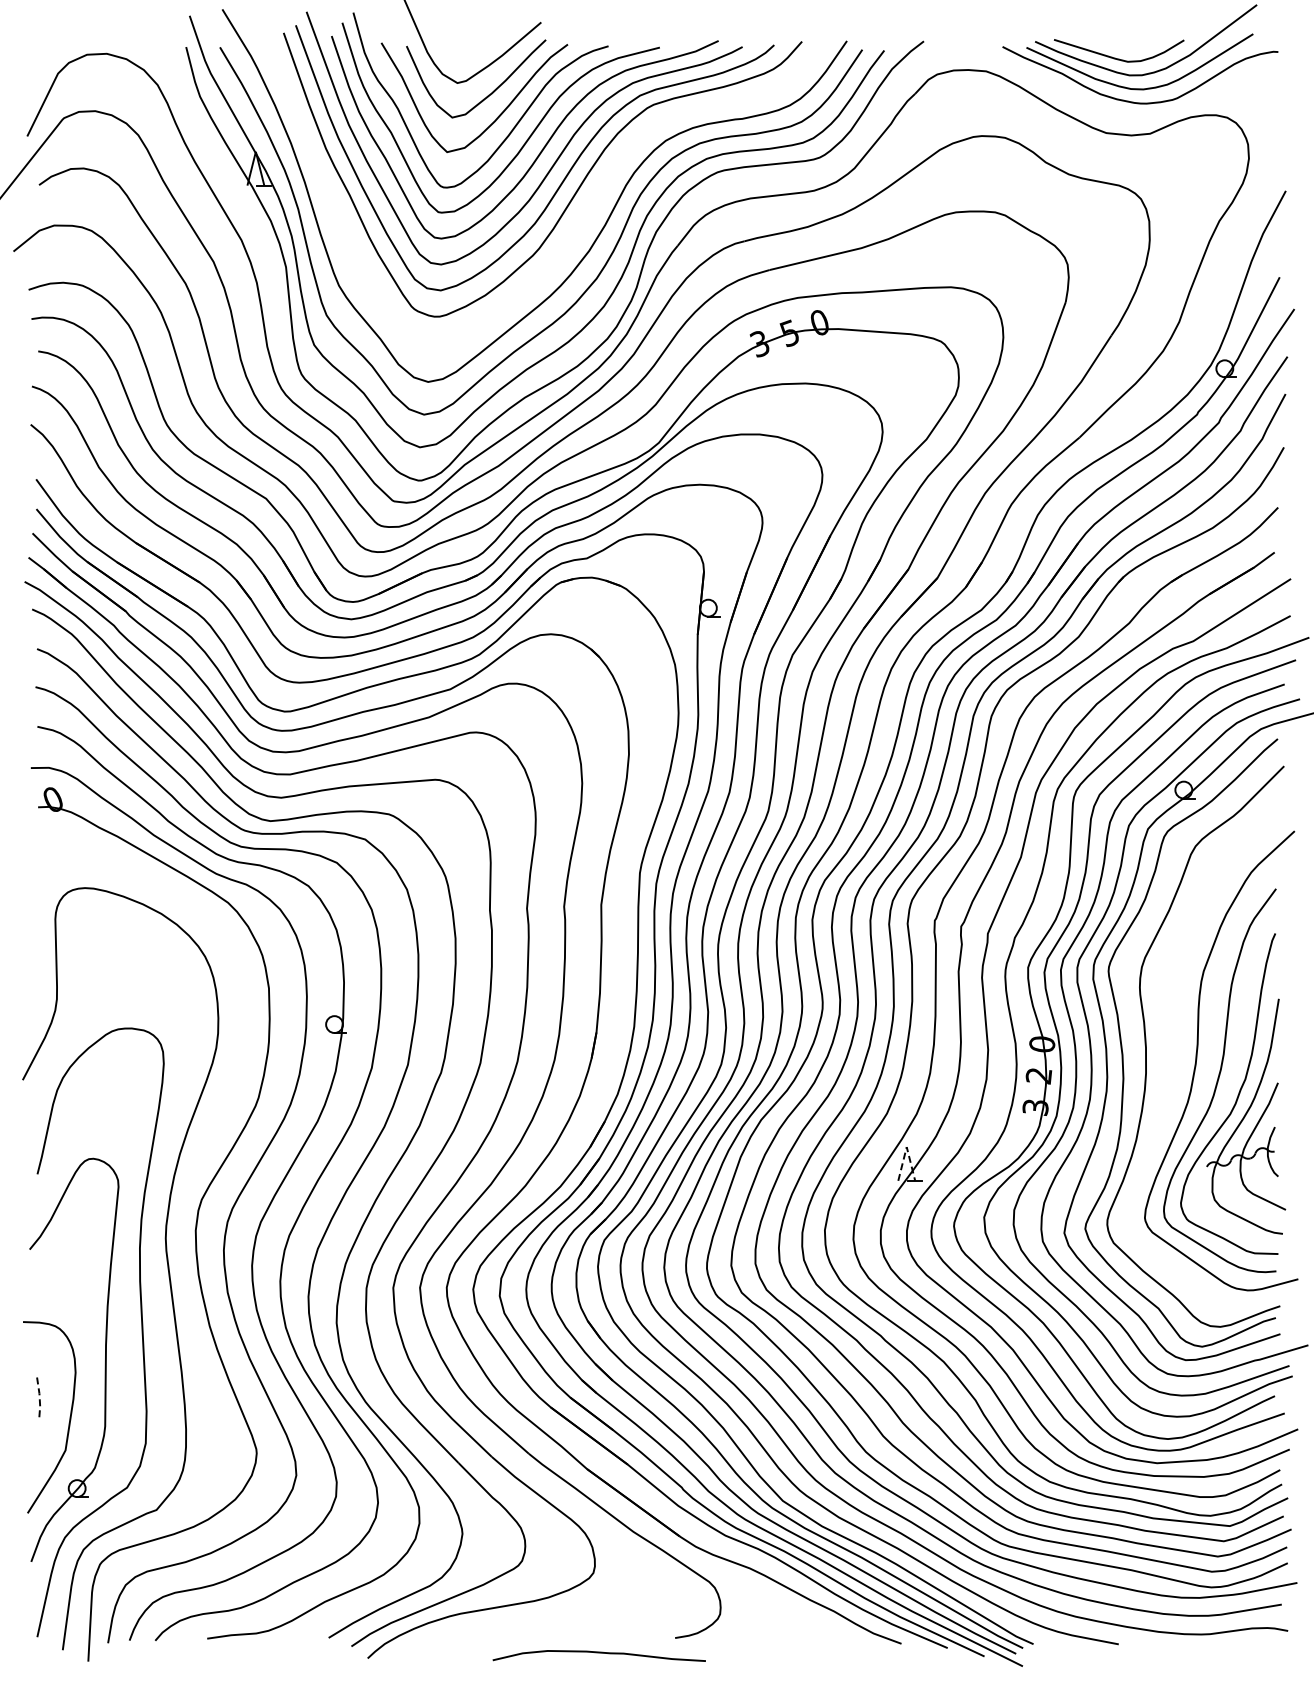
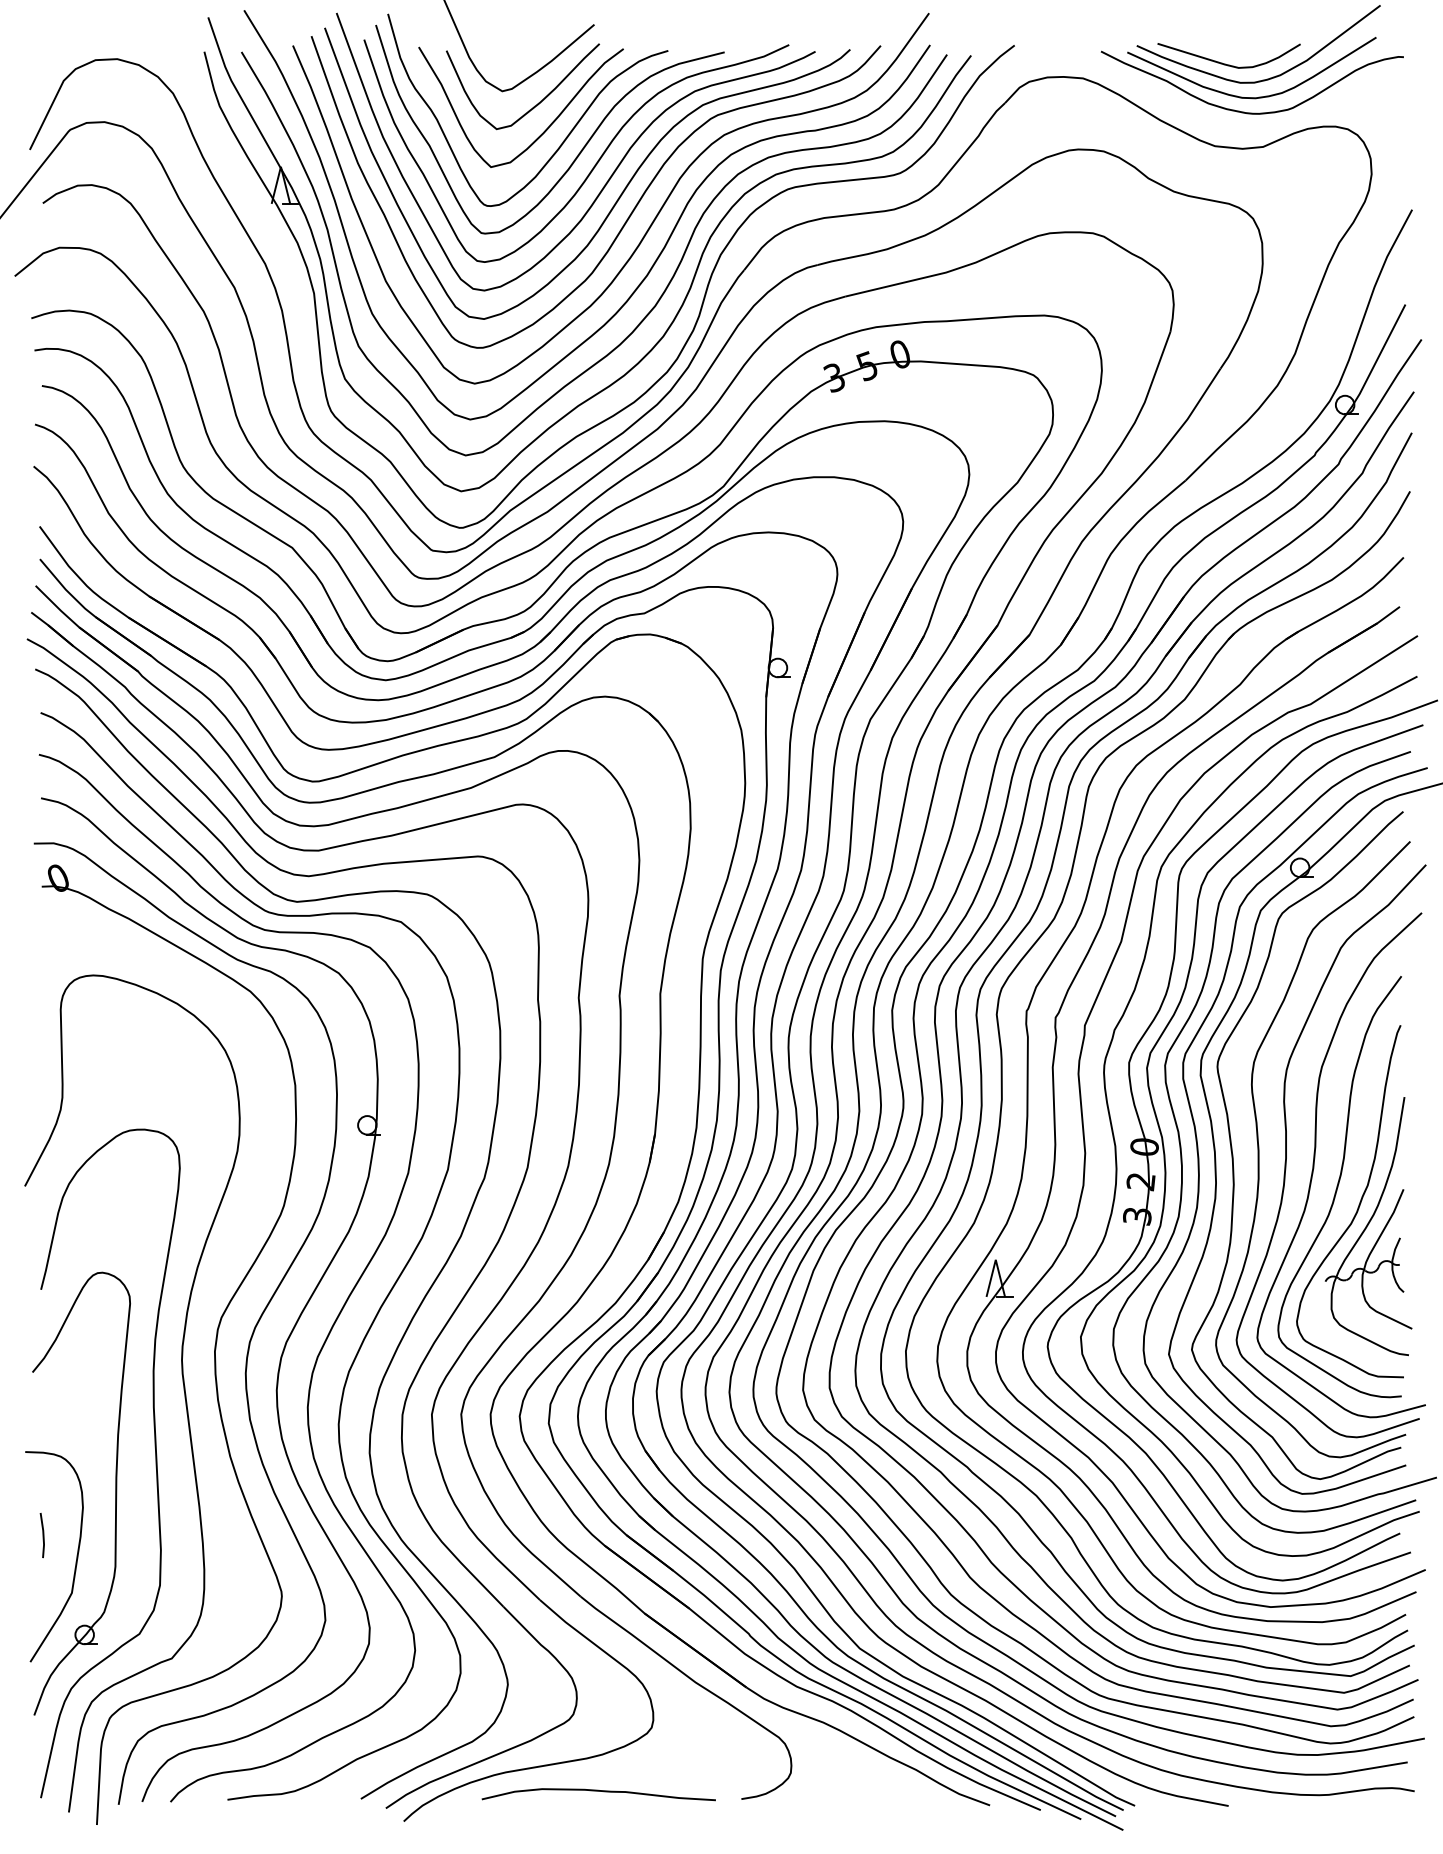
curve: (592, 203) -> (650, 223), added
curve: (1171, 1048) -> (1286, 1151), added
line: (906, 1147) -> (995, 1260), dashed -> solid
line: (39, 1398) -> (43, 1536), dashed -> solid
curve: (598, 1653) -> (597, 1791), moved

